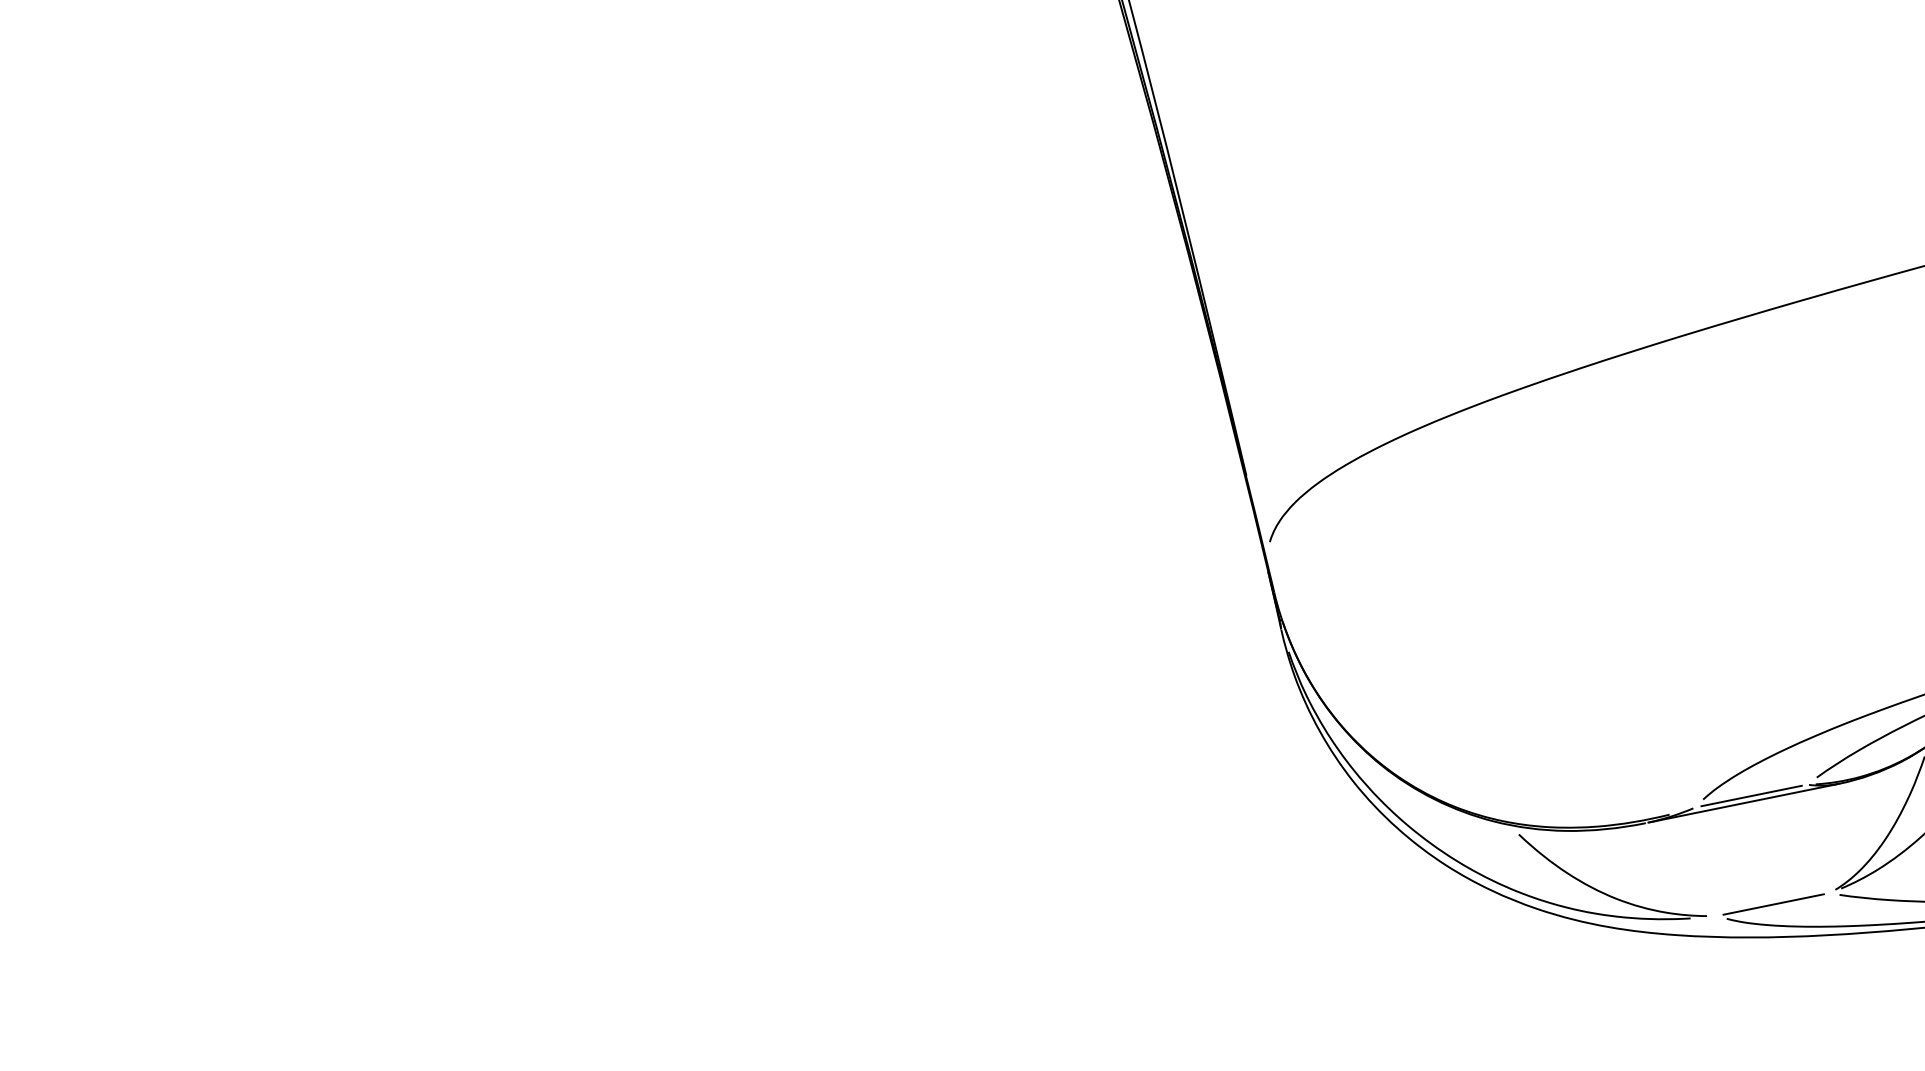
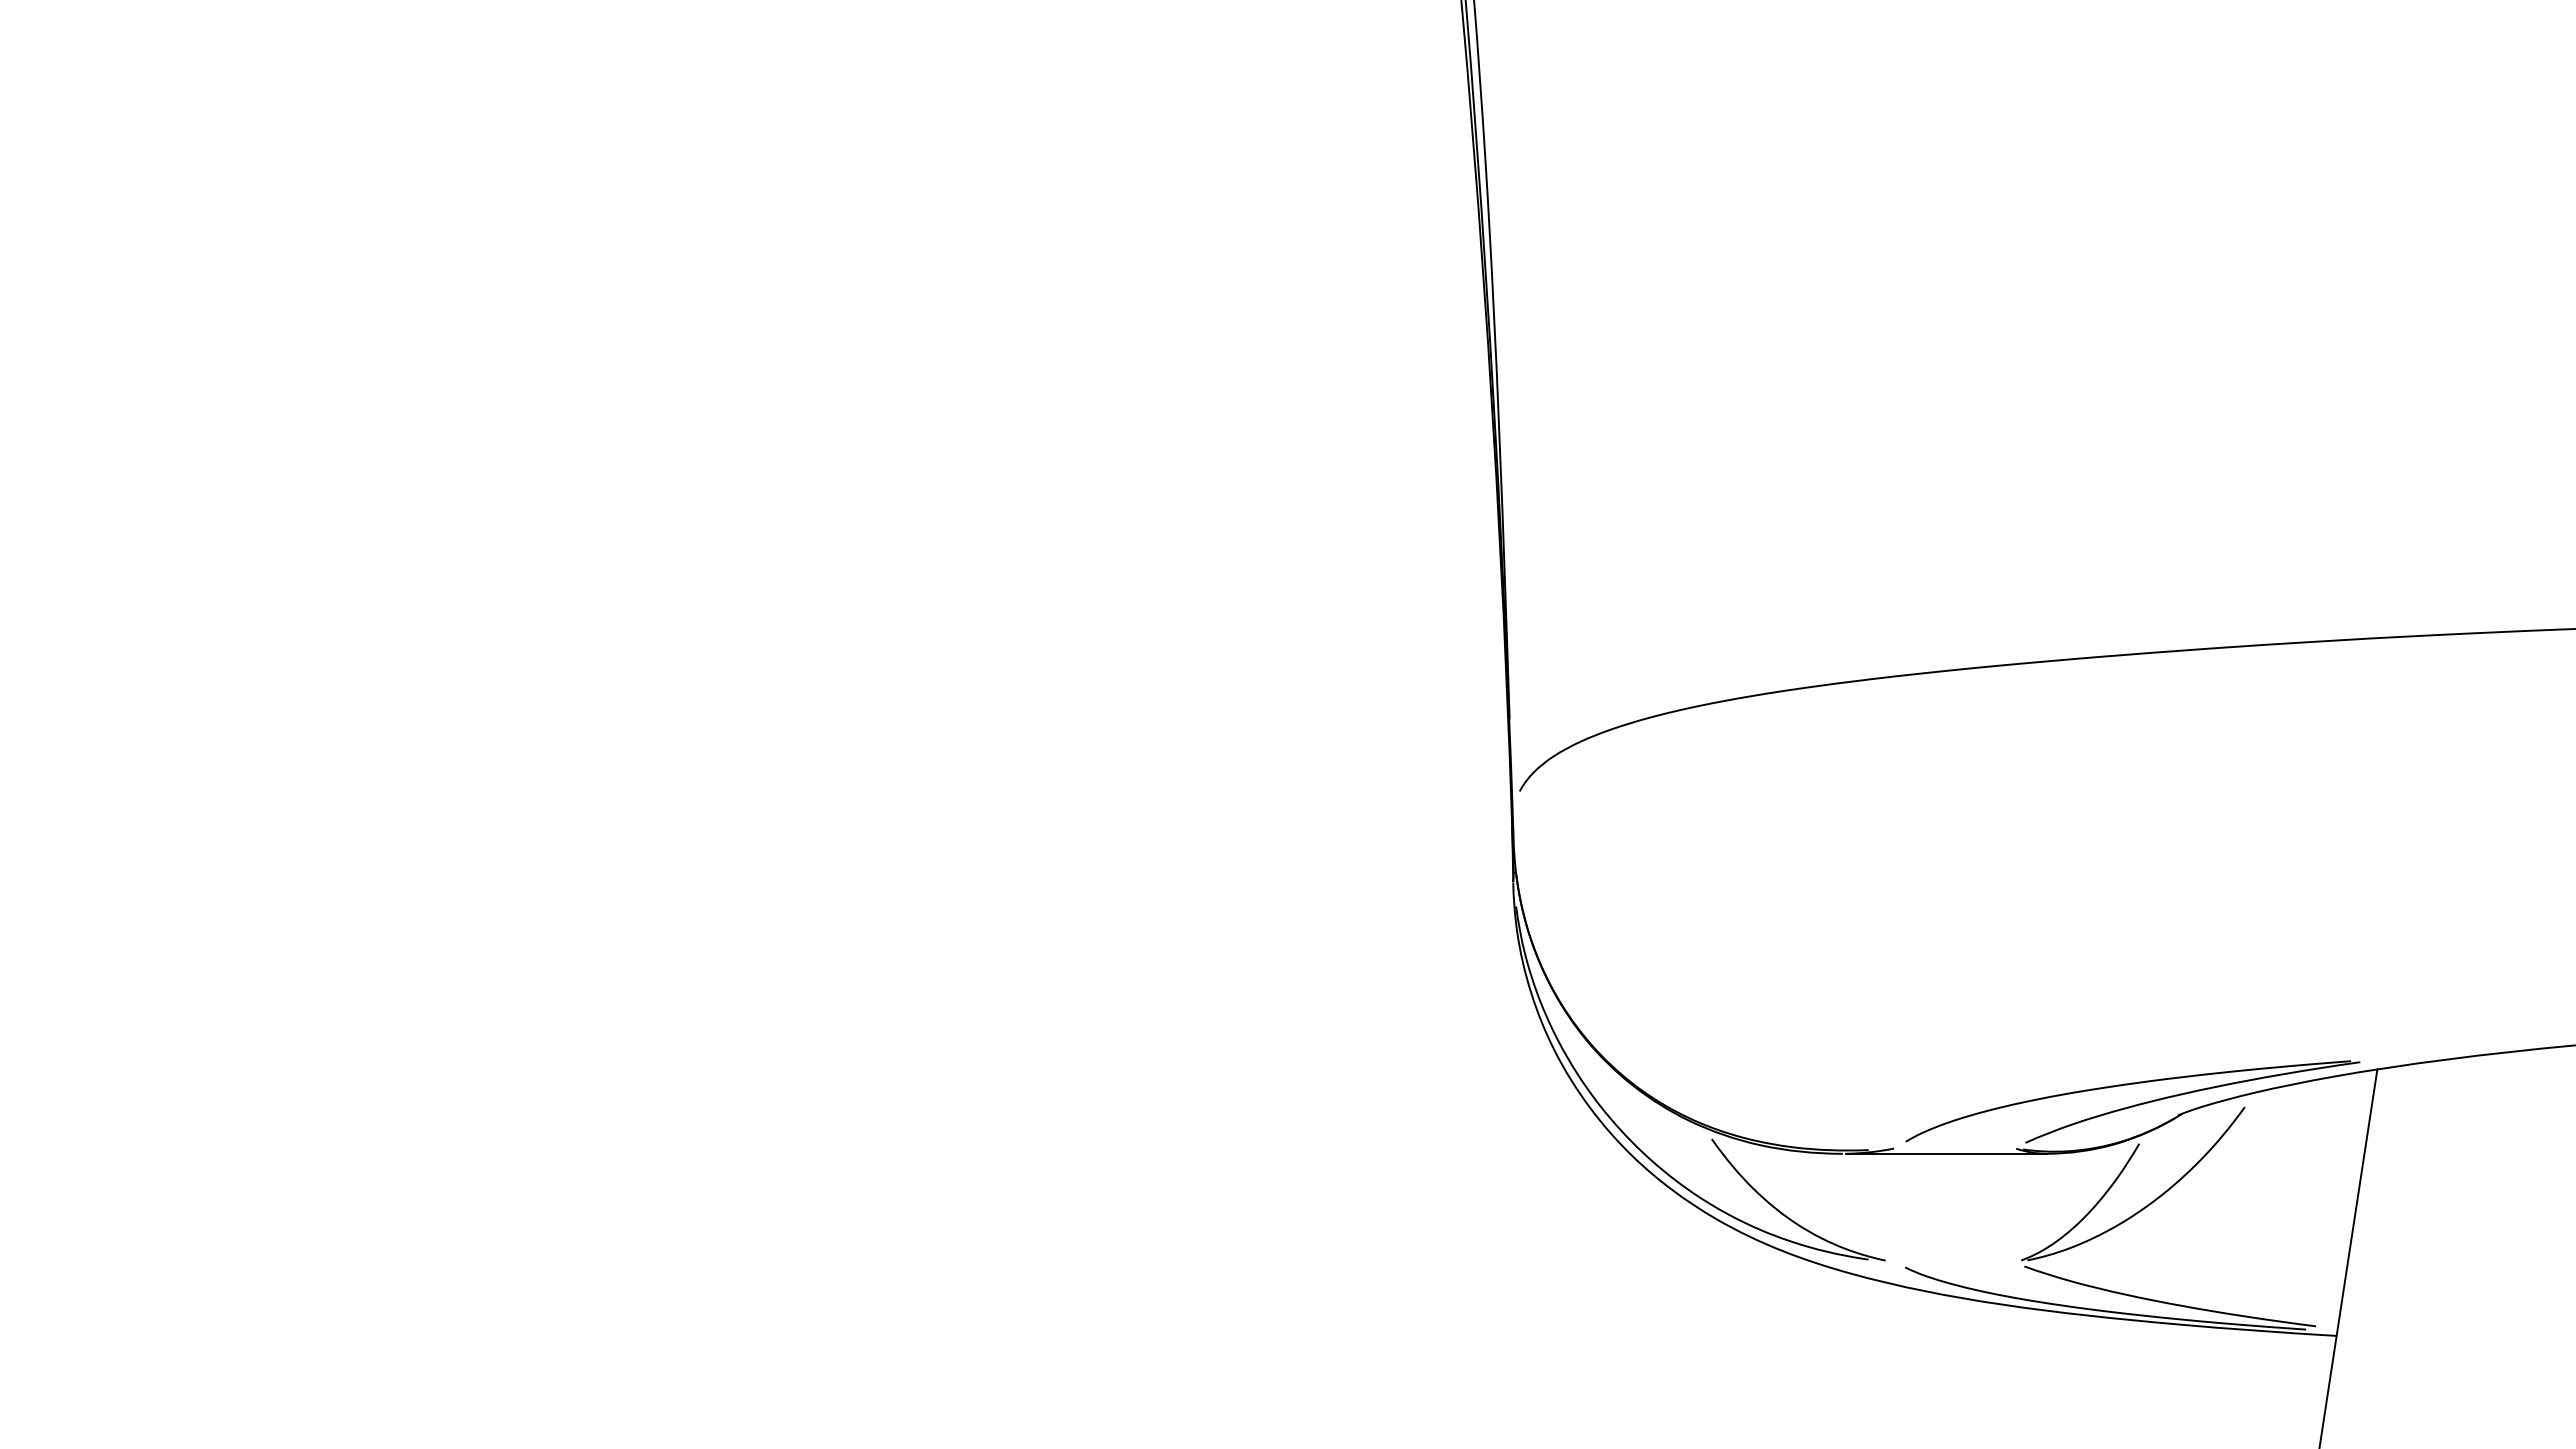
line: (1751, 796) -> (1955, 1148), removed
line: (1773, 904) -> (1955, 1262), removed

